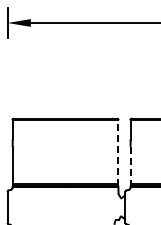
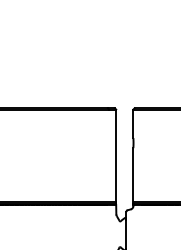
line: (118, 152) -> (116, 156), dashed -> solid
line: (130, 166) -> (133, 176), dashed -> solid

